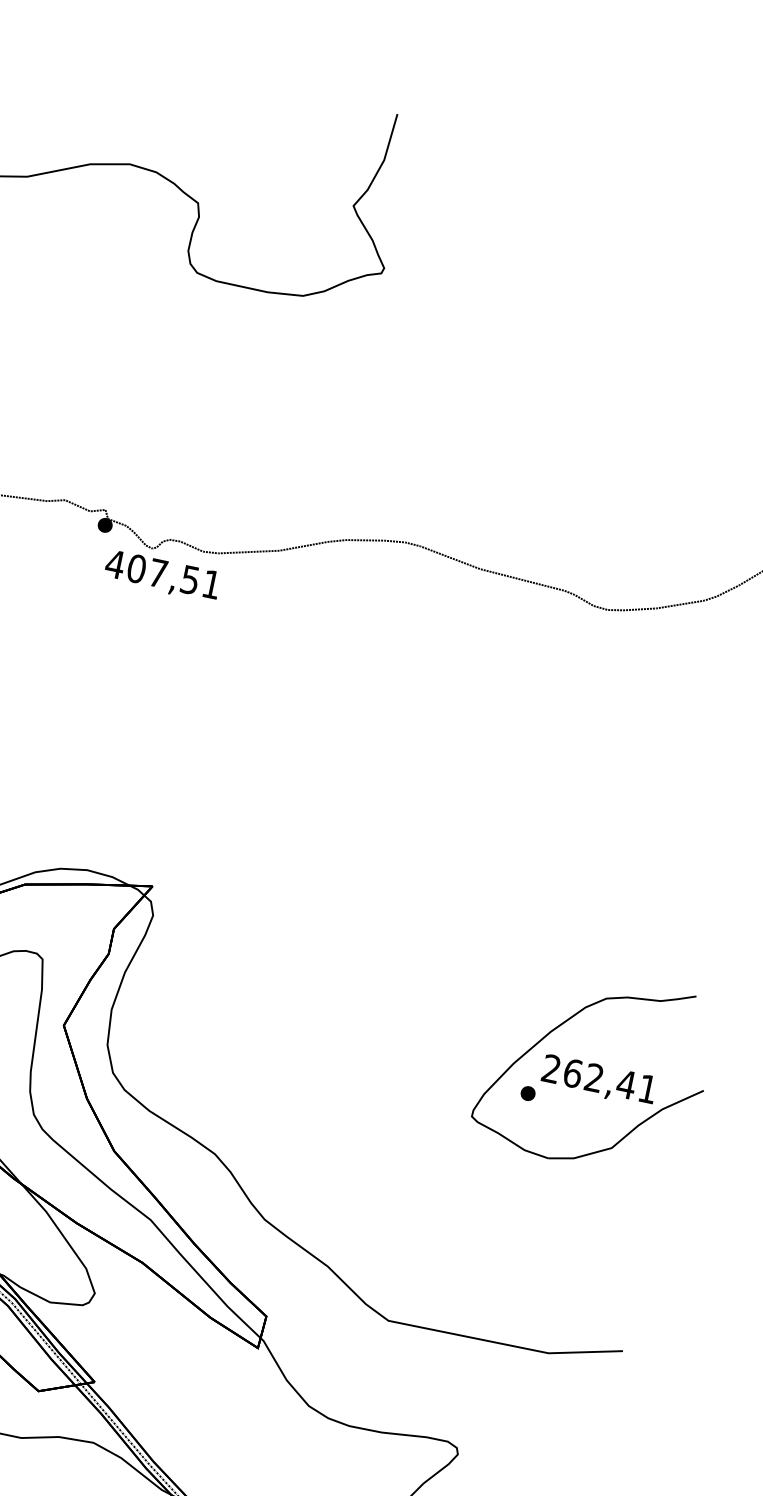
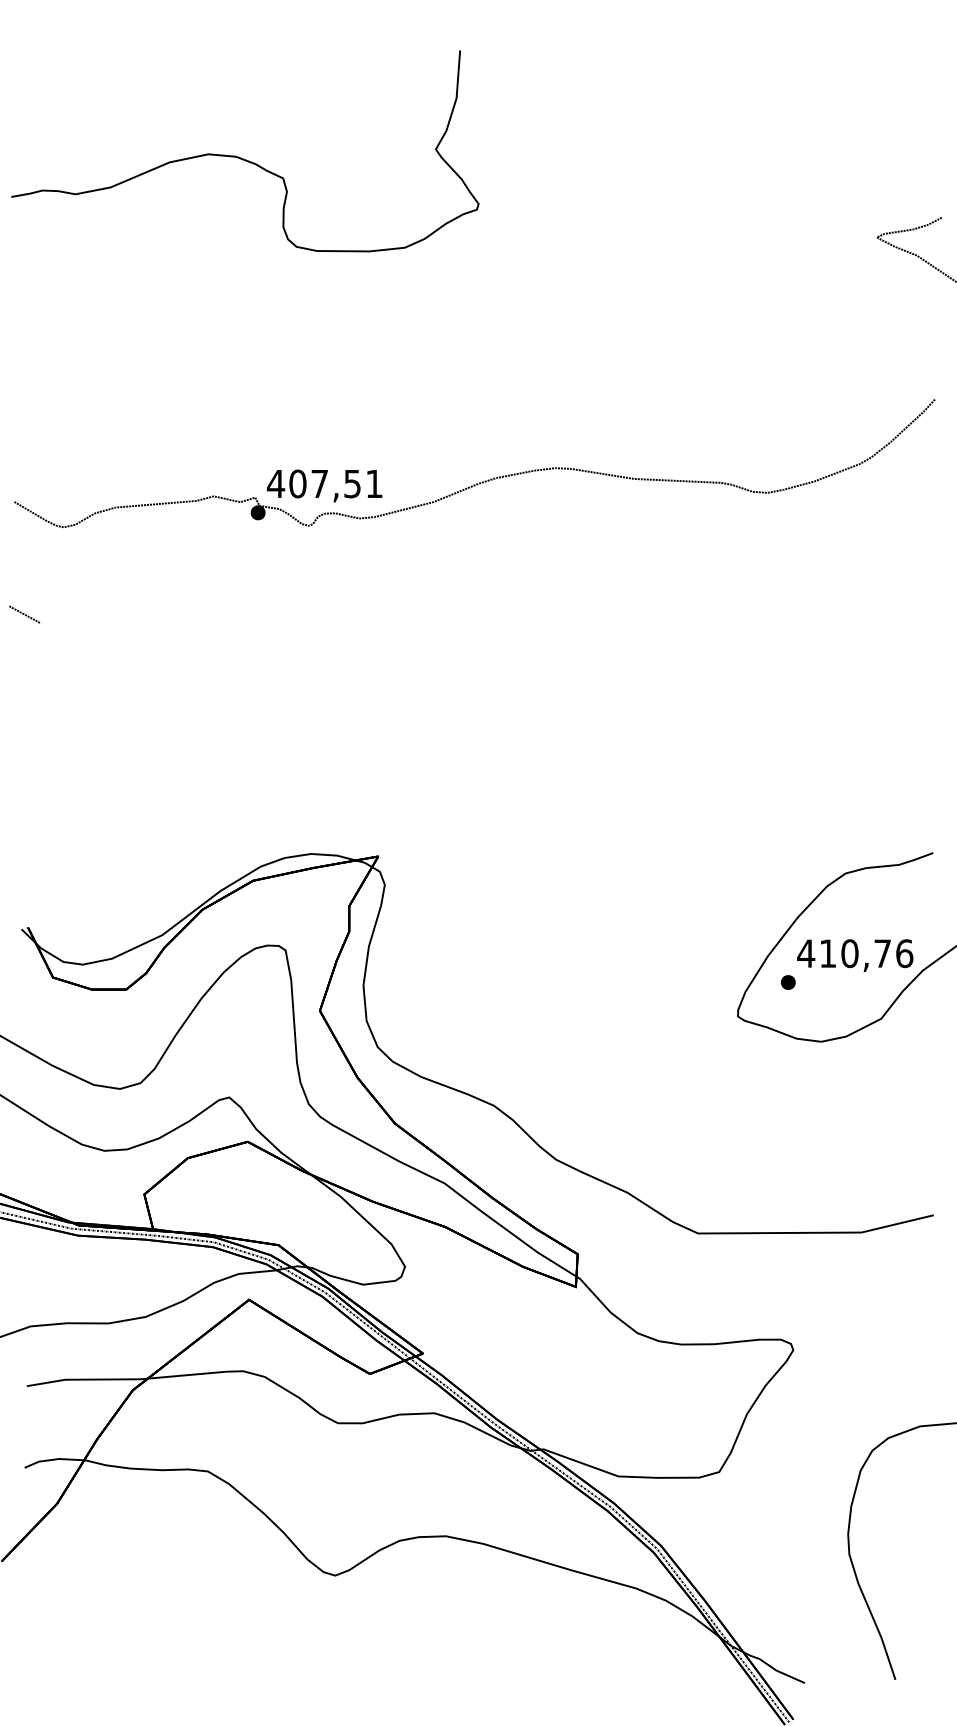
text: (162, 575) -> (324, 485), moved
text: (599, 1078) -> (855, 953), 262,41 -> 410,76

